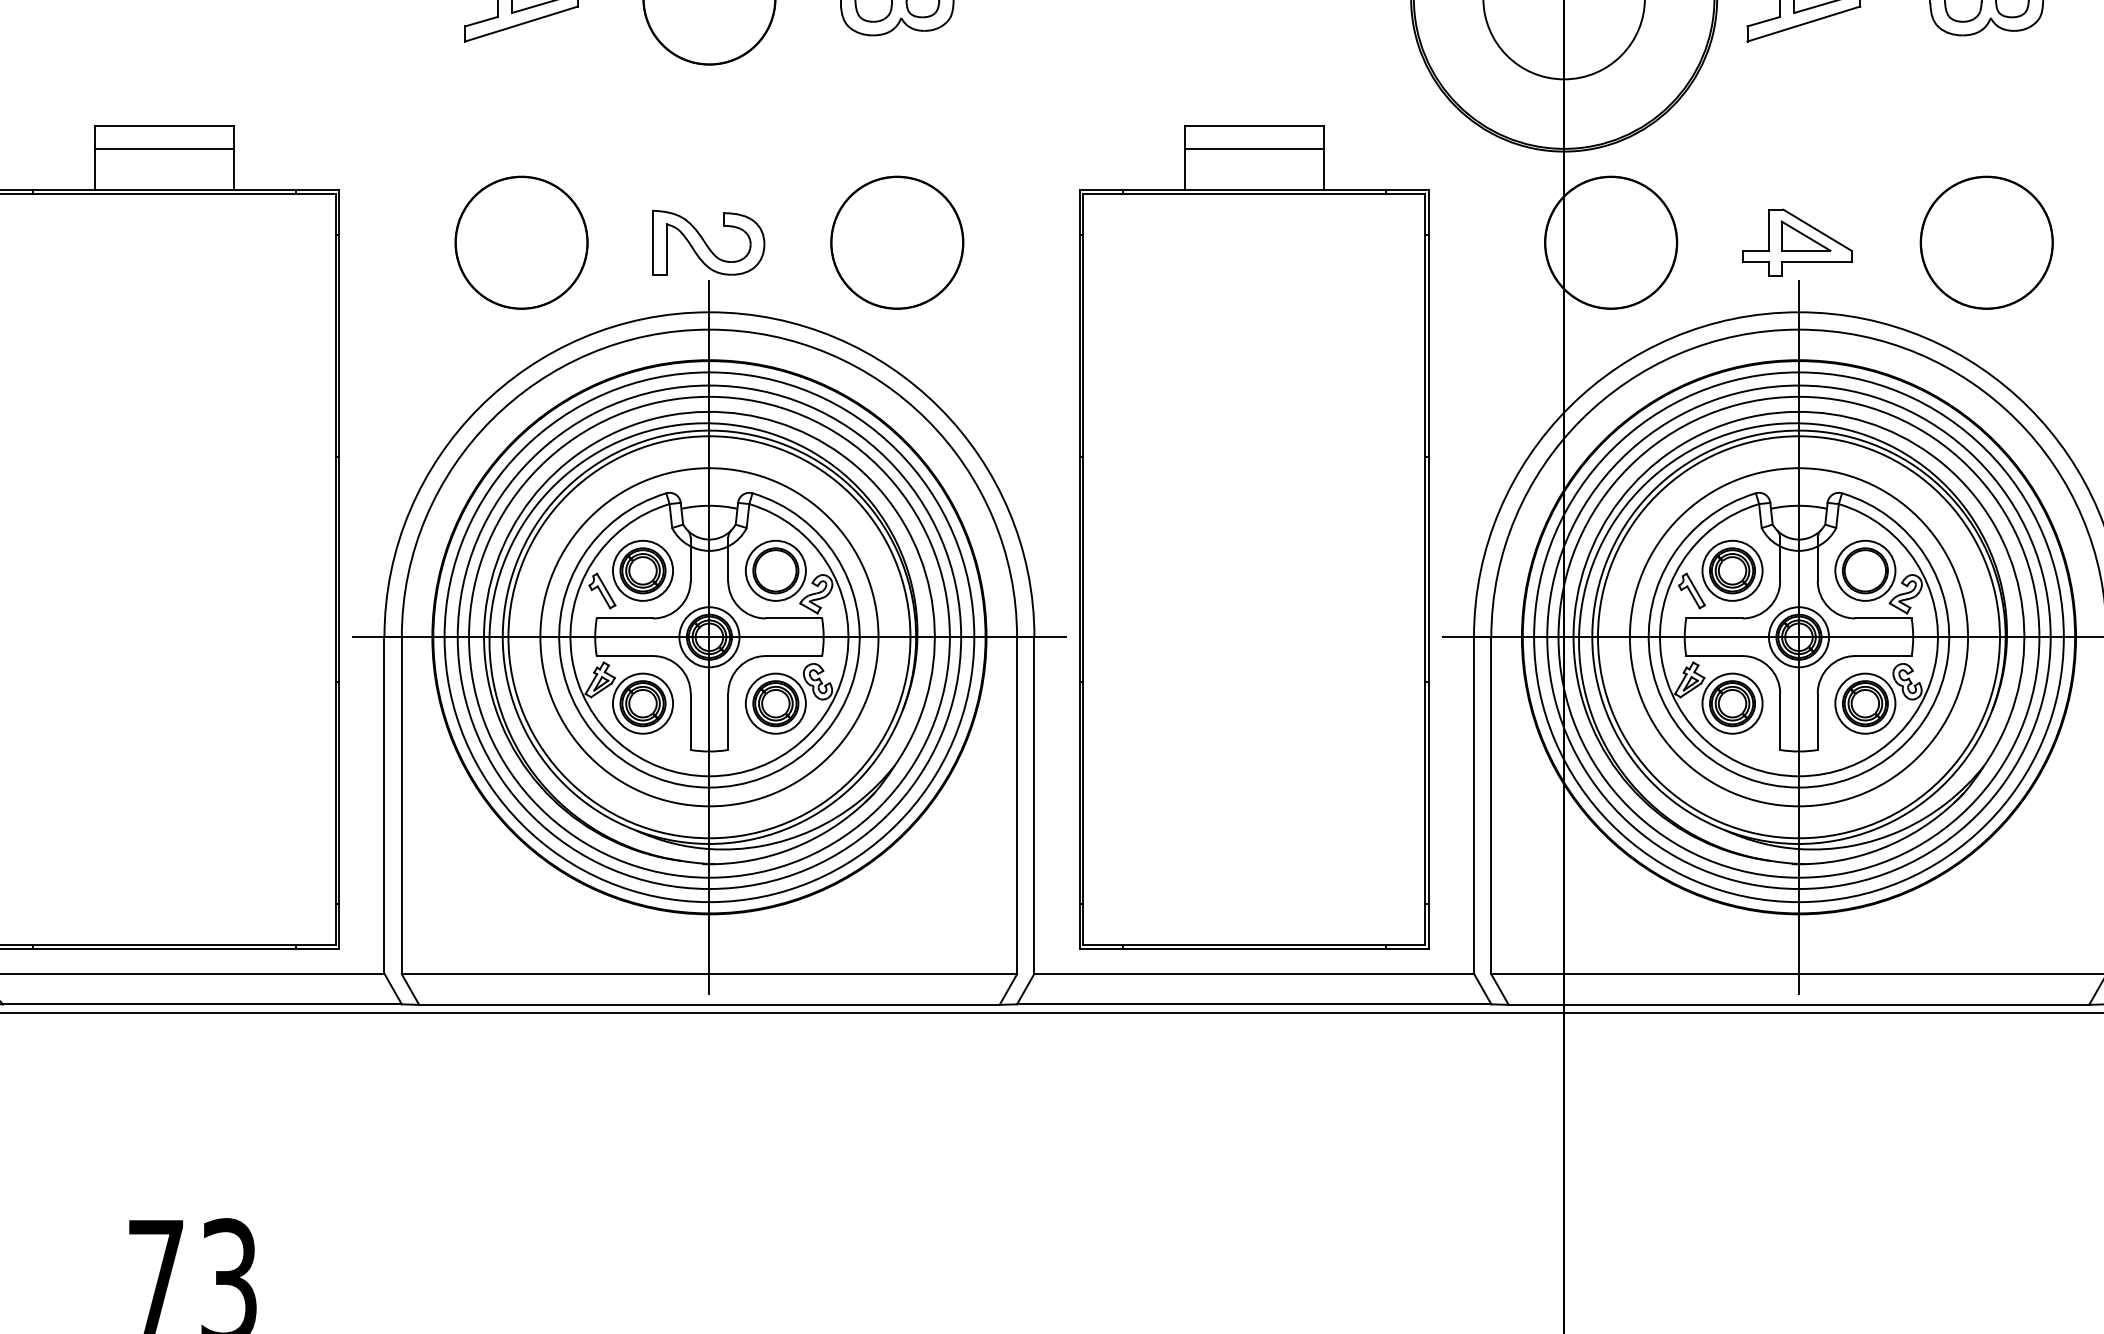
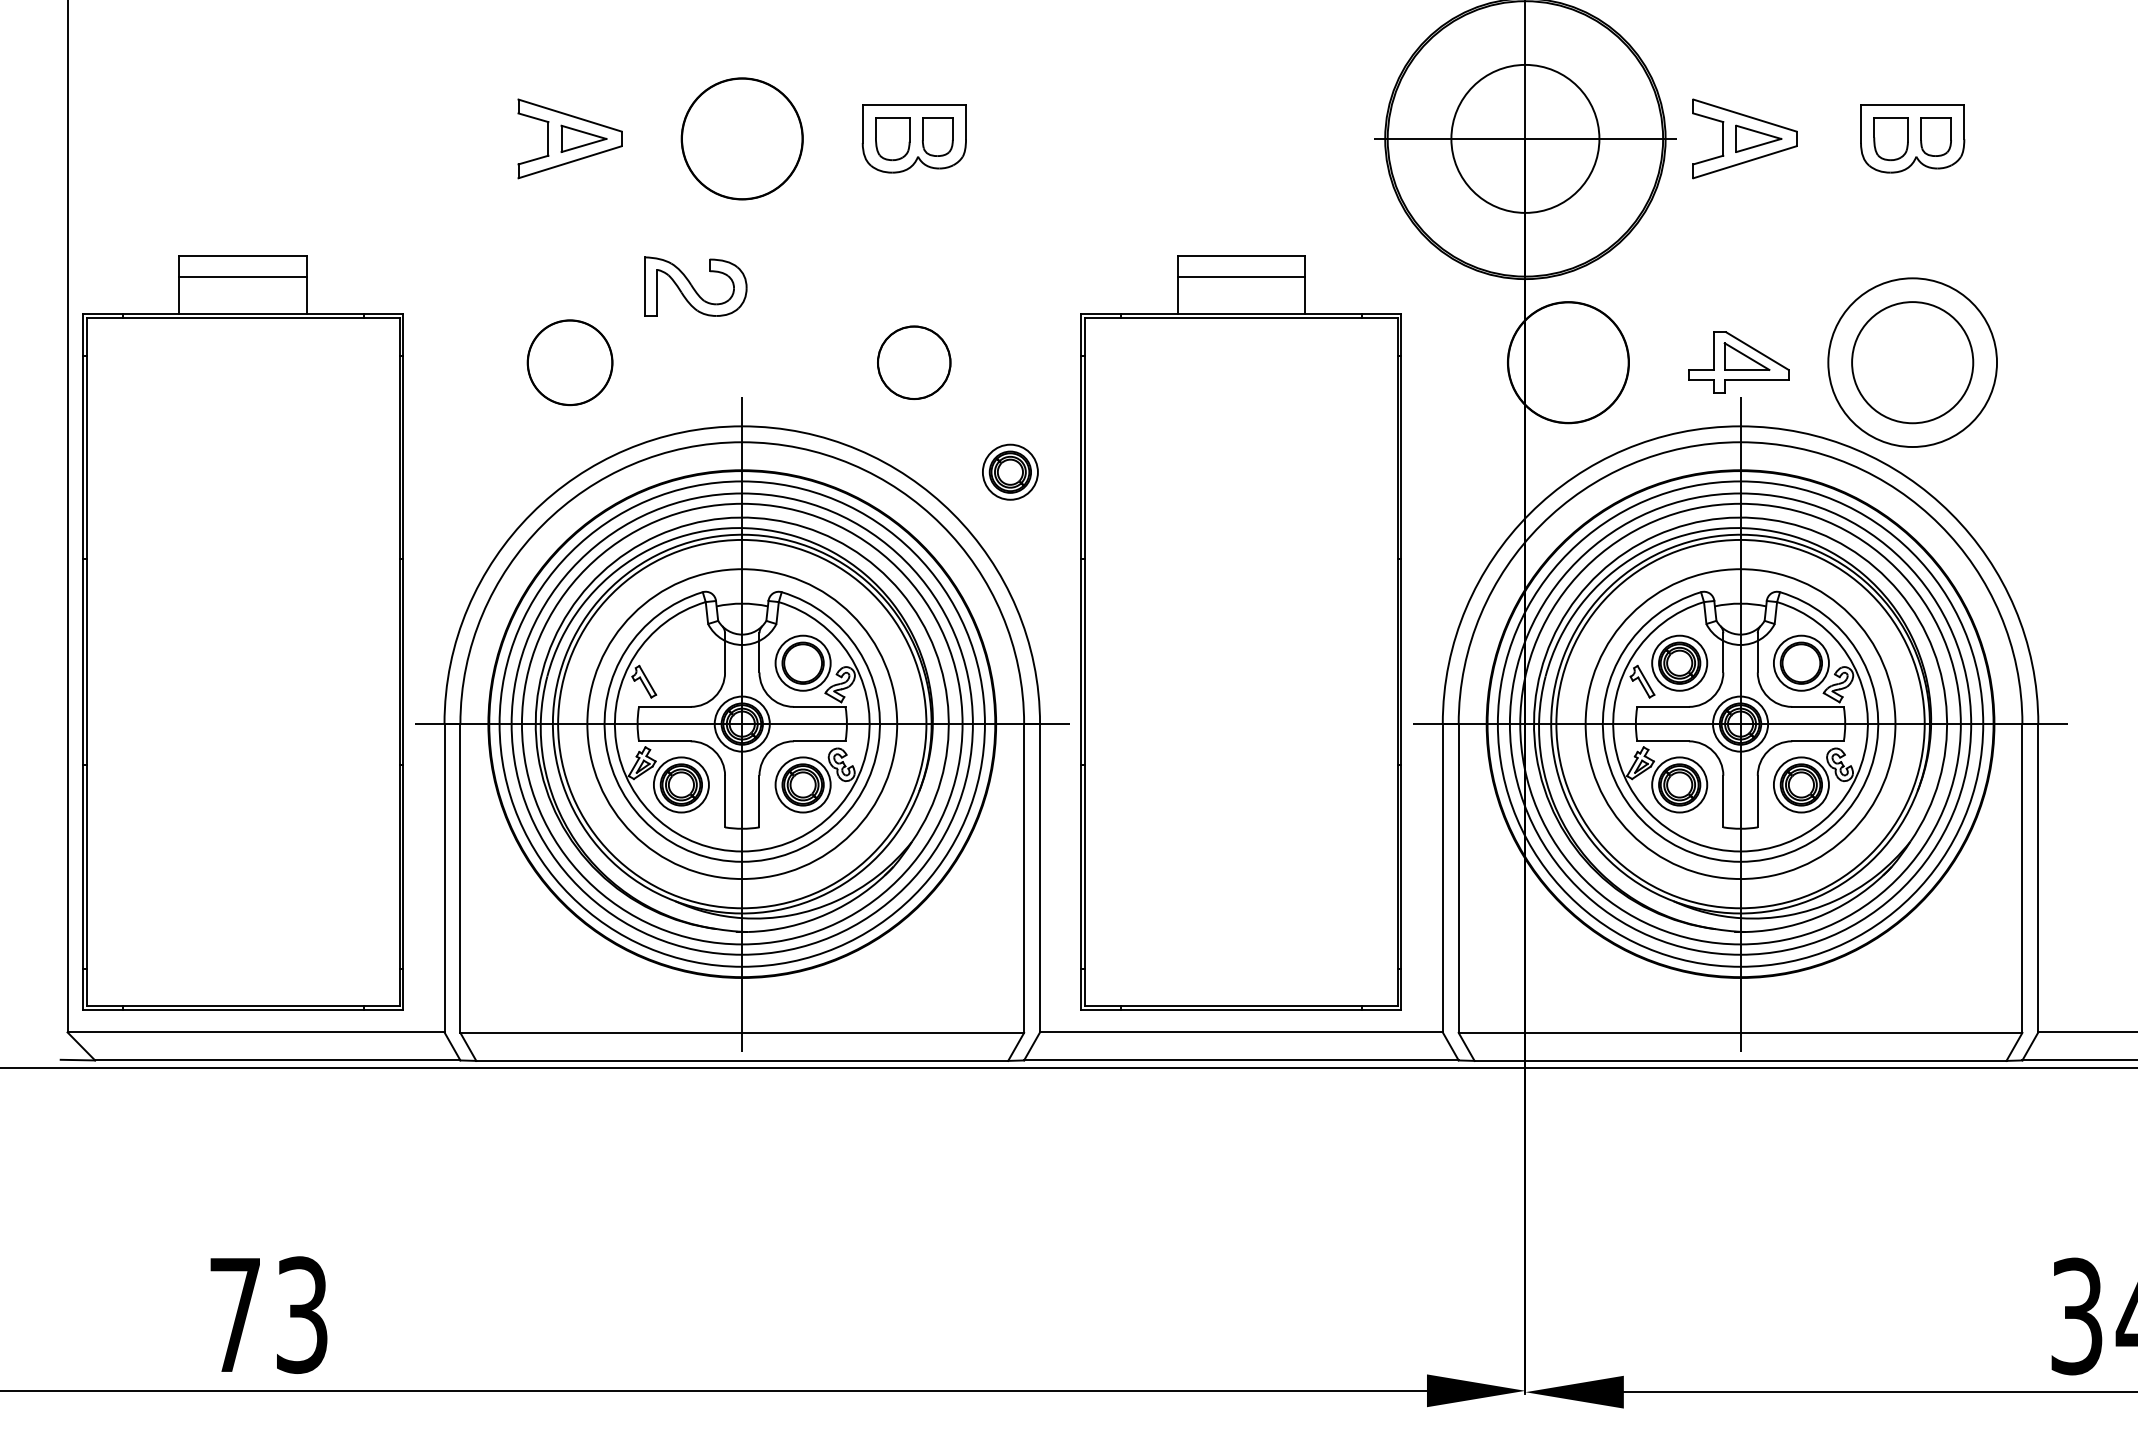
circle: (520, 242) -> (569, 362), size x0.7
part: (708, 242) -> (695, 286), moved
circle: (896, 242) -> (913, 362), size x0.6
circle: (1986, 242) -> (1912, 362), size x1.4
part: (643, 570) -> (1010, 471), moved

